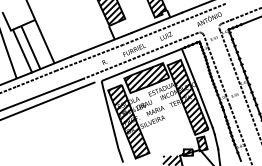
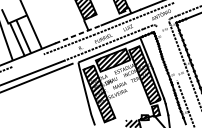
line: (102, 44) -> (79, 34), solid -> dashed
line: (216, 70) -> (166, 54), removed
line: (36, 78) -> (28, 60), removed

